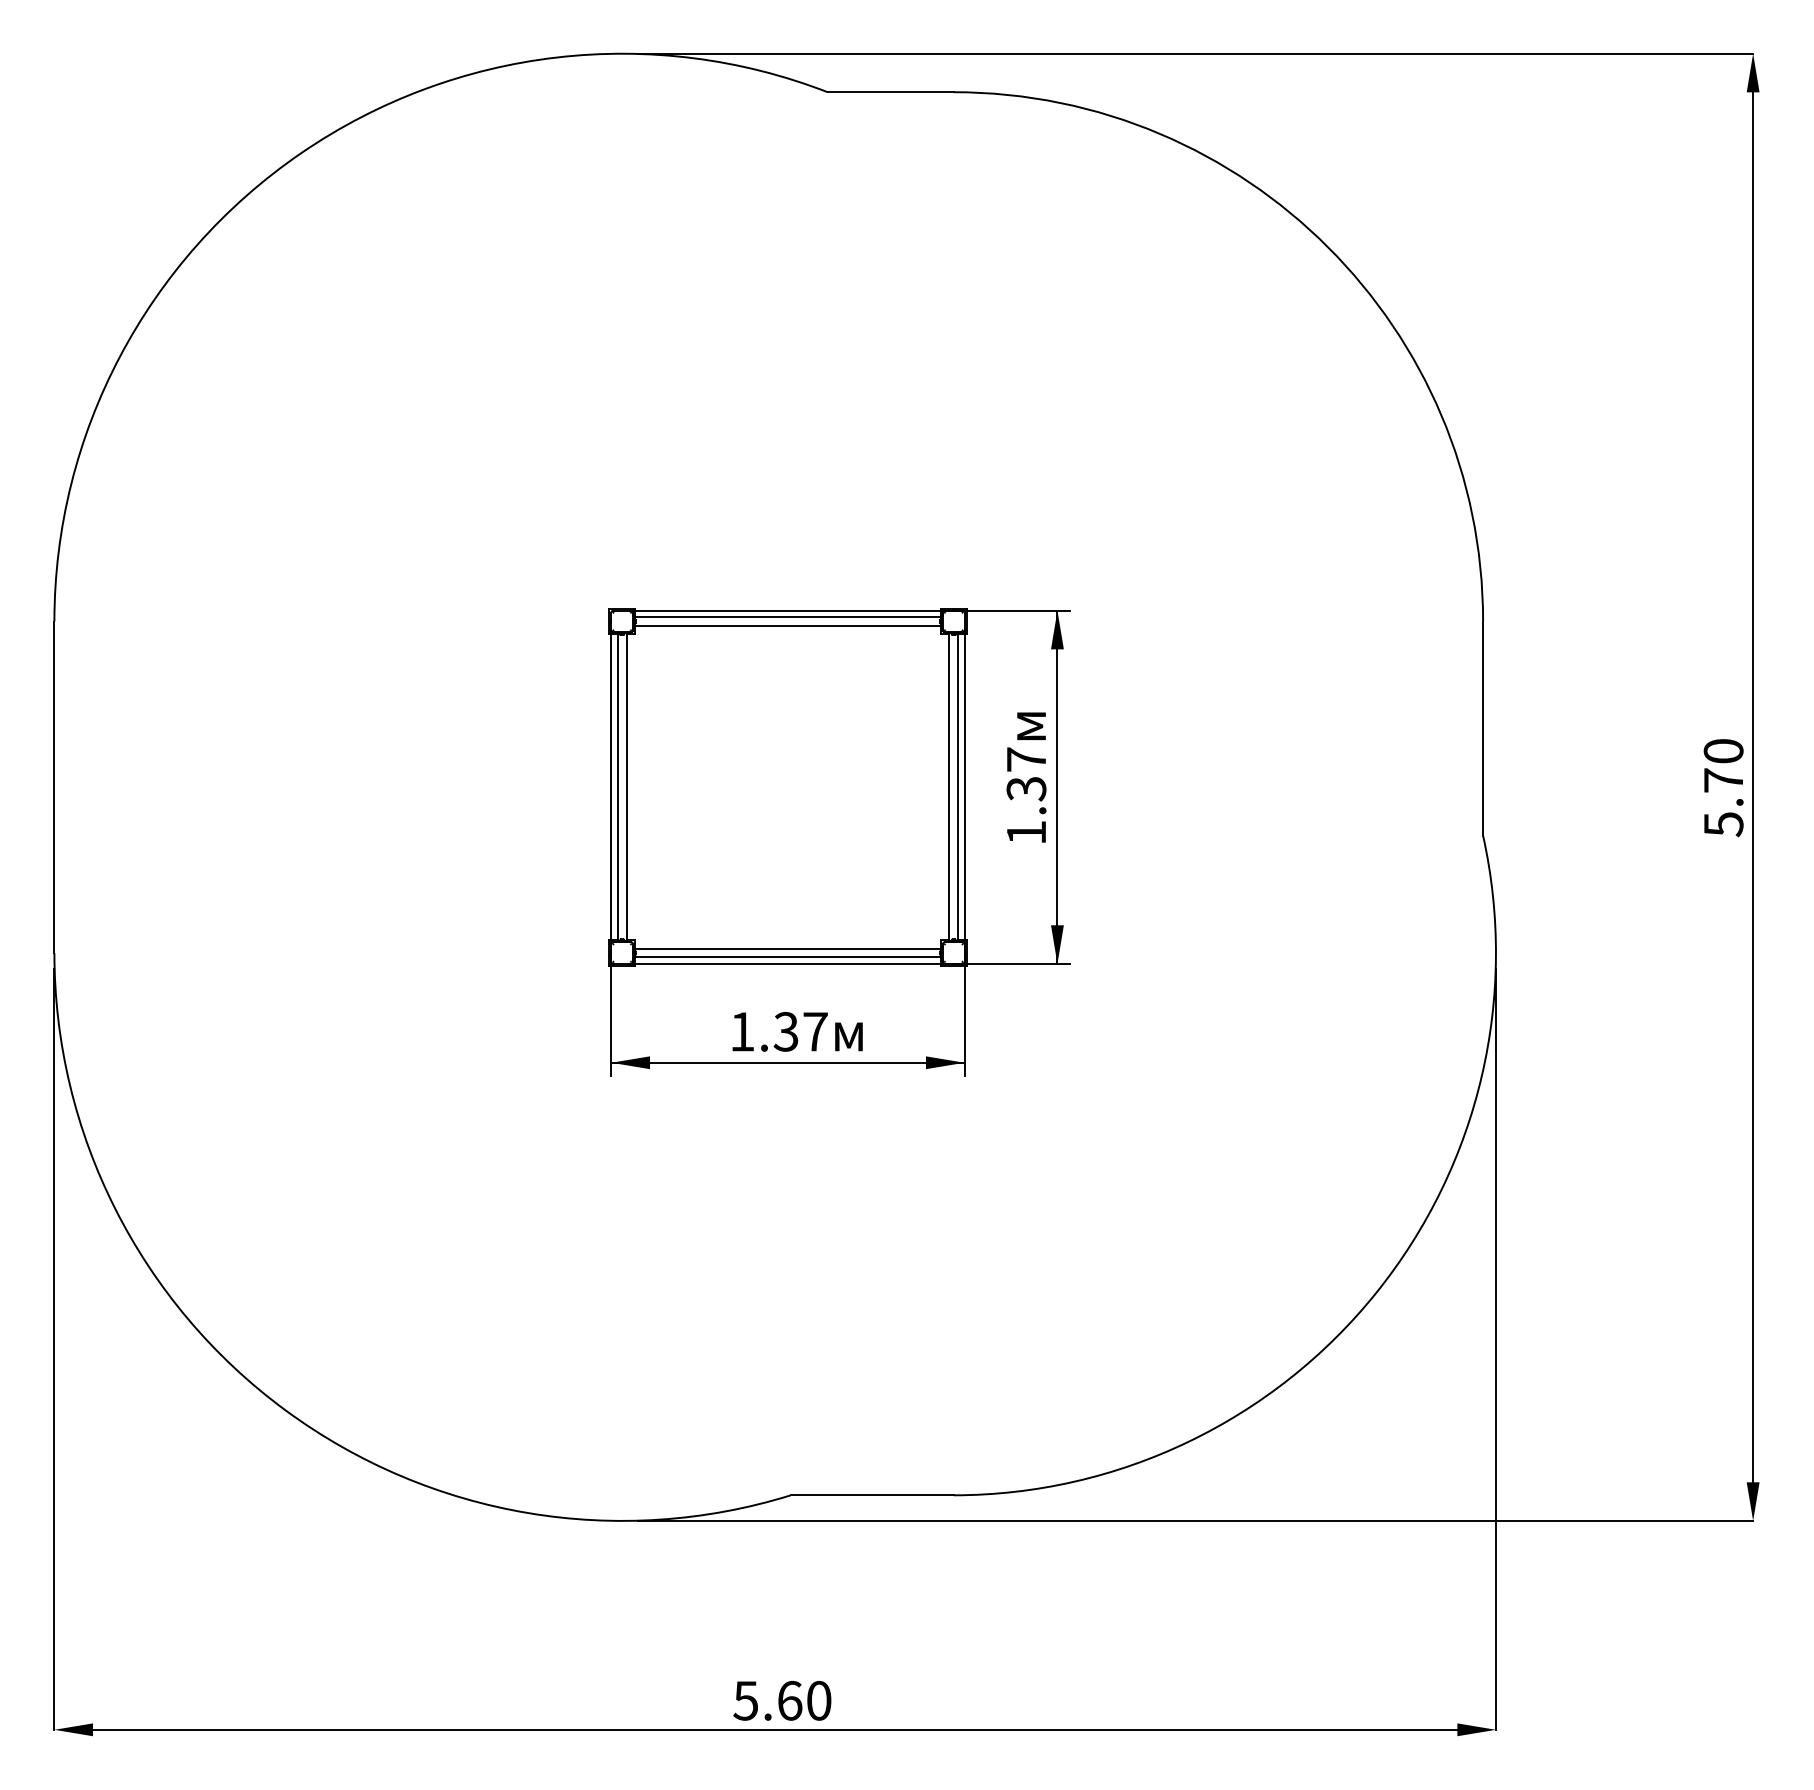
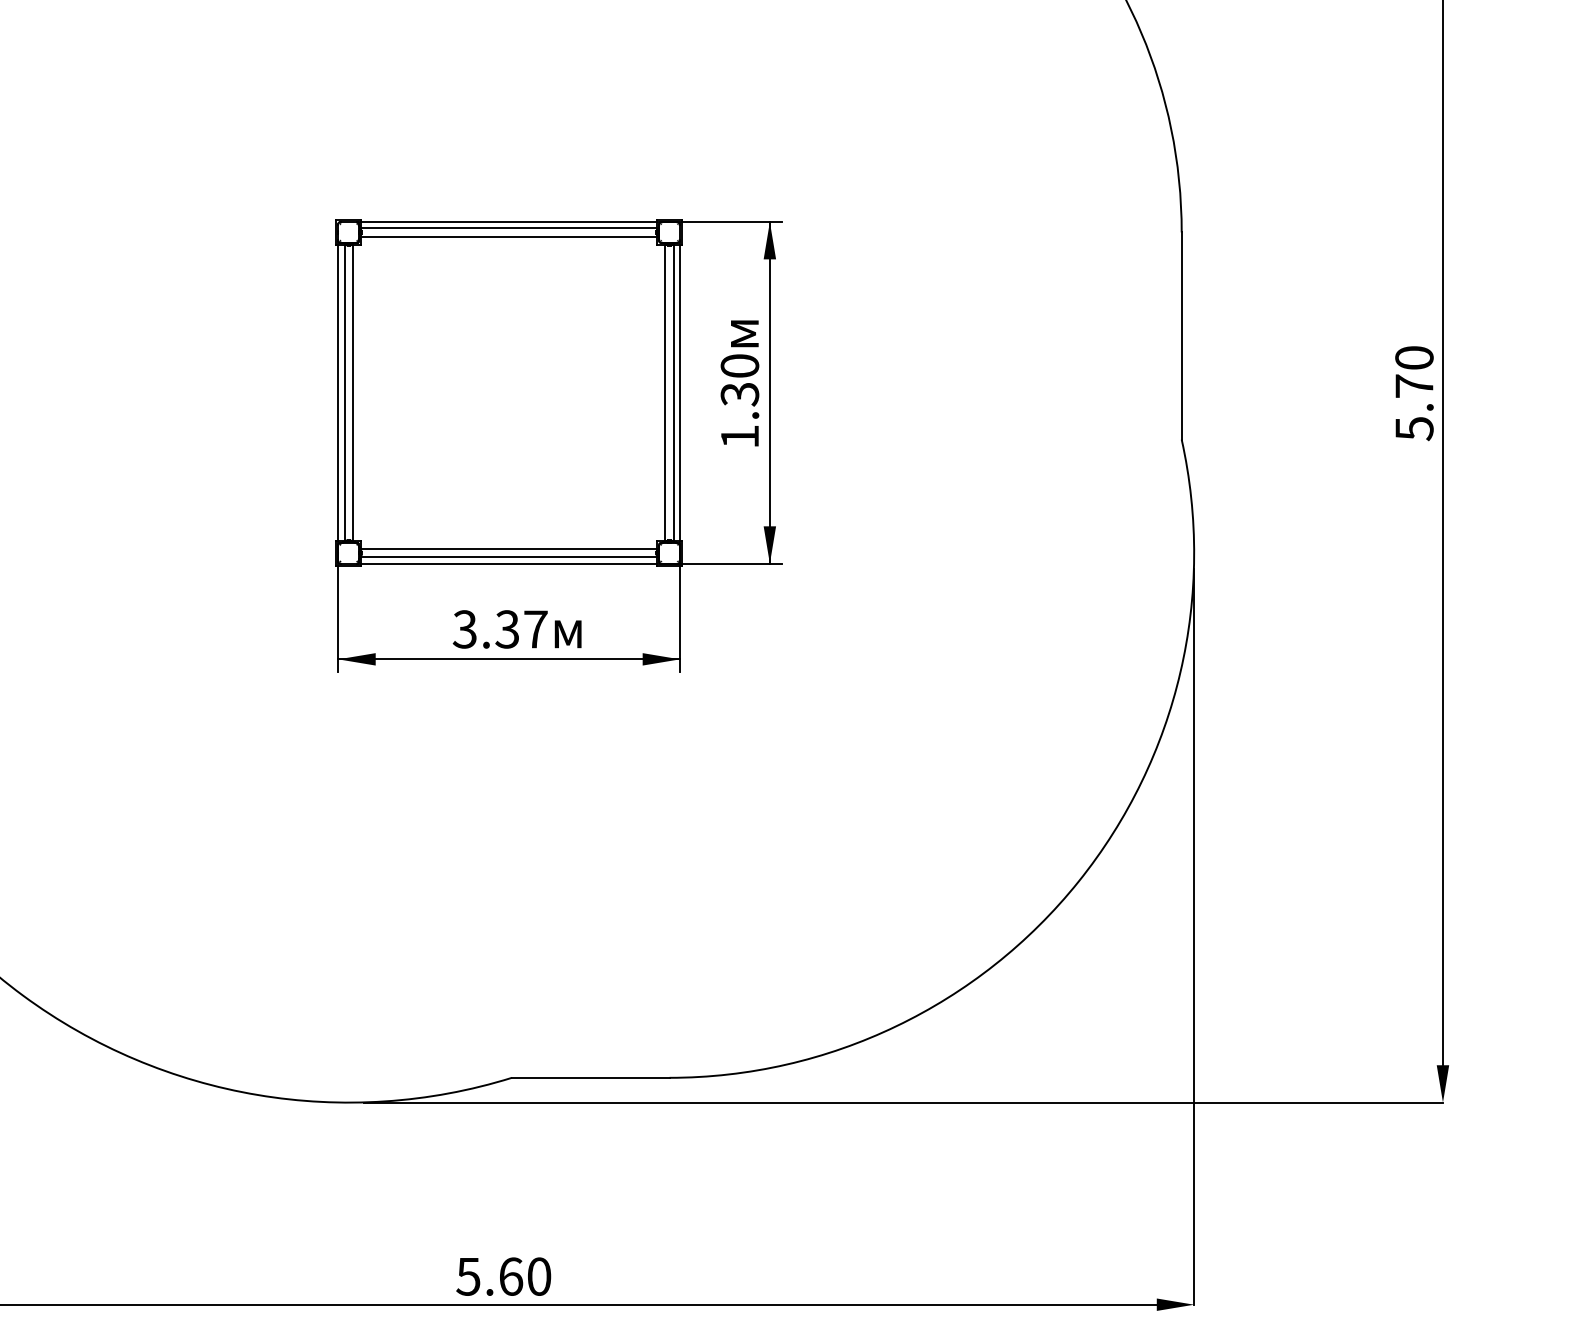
text: (1026, 759) -> (739, 365), 1.37 -> 1.30
text: (741, 1031) -> (464, 629), 1.37 -> 3.37

